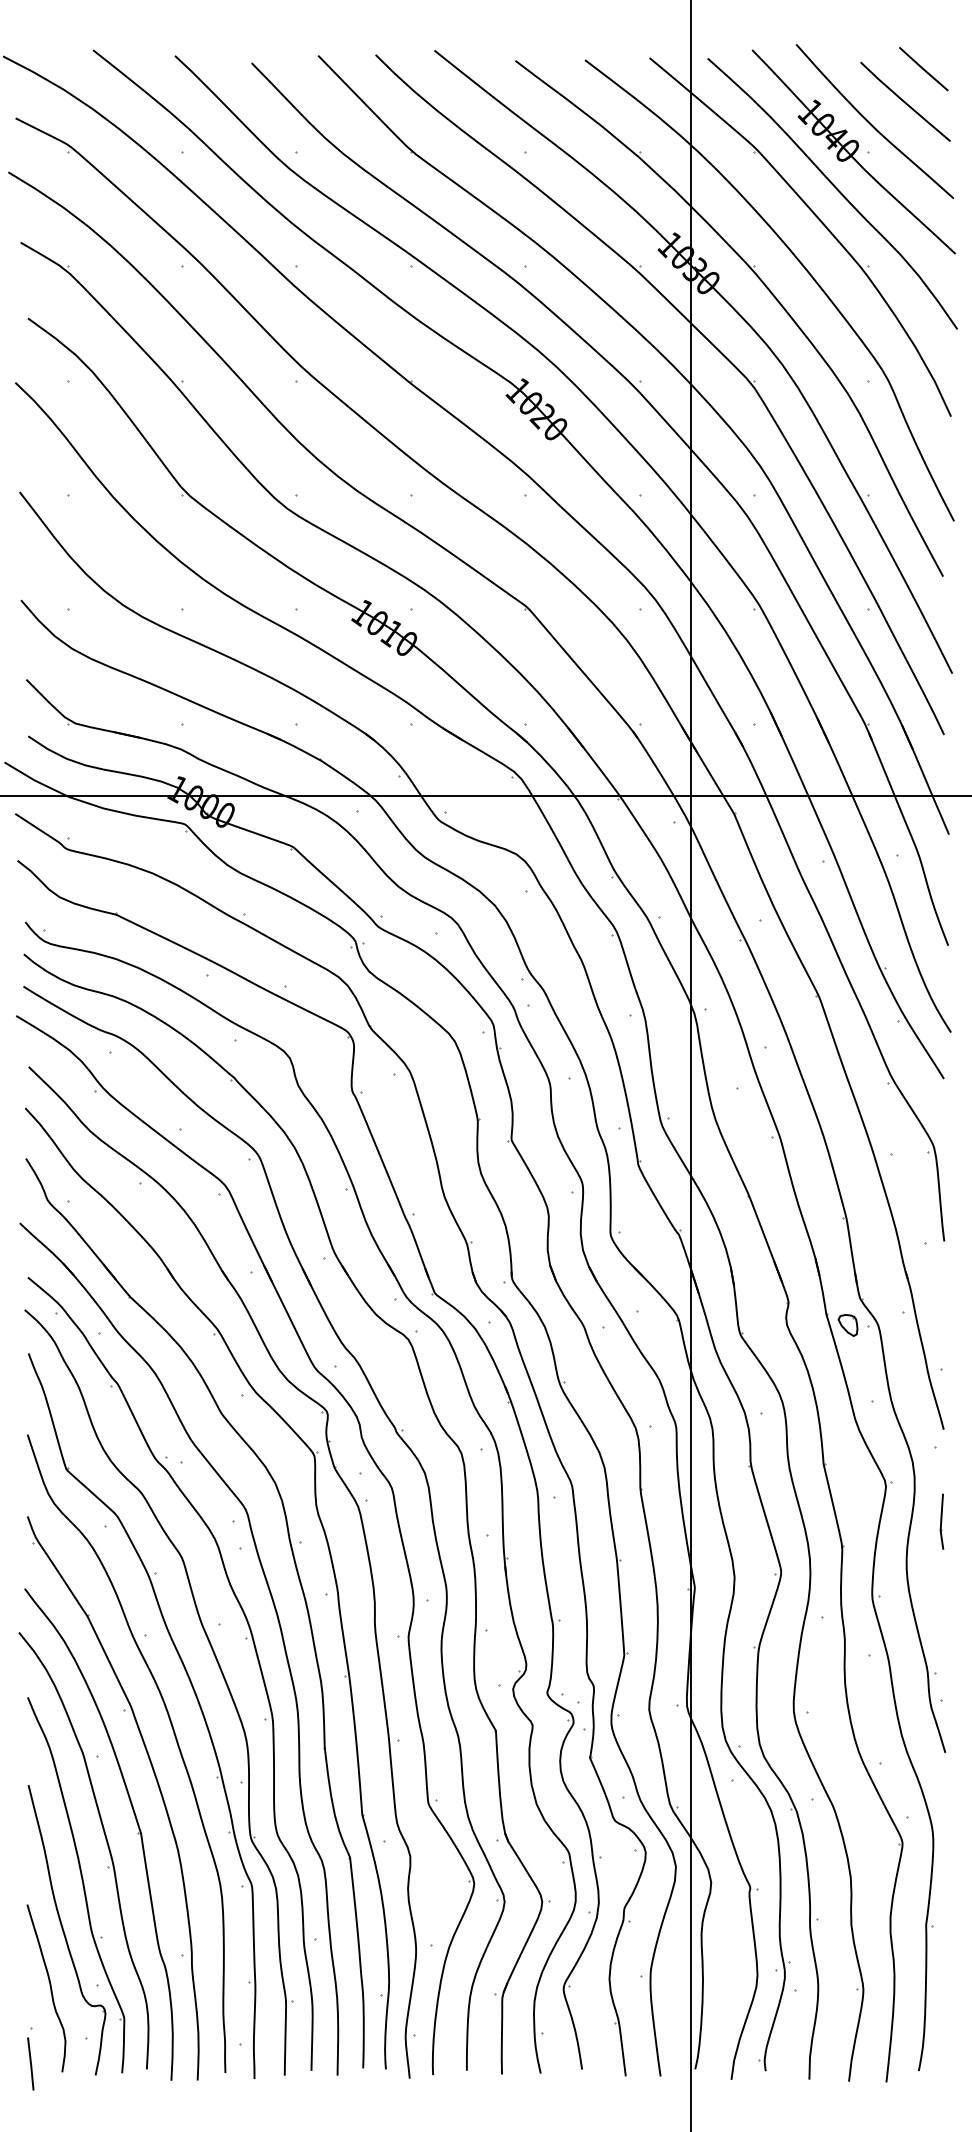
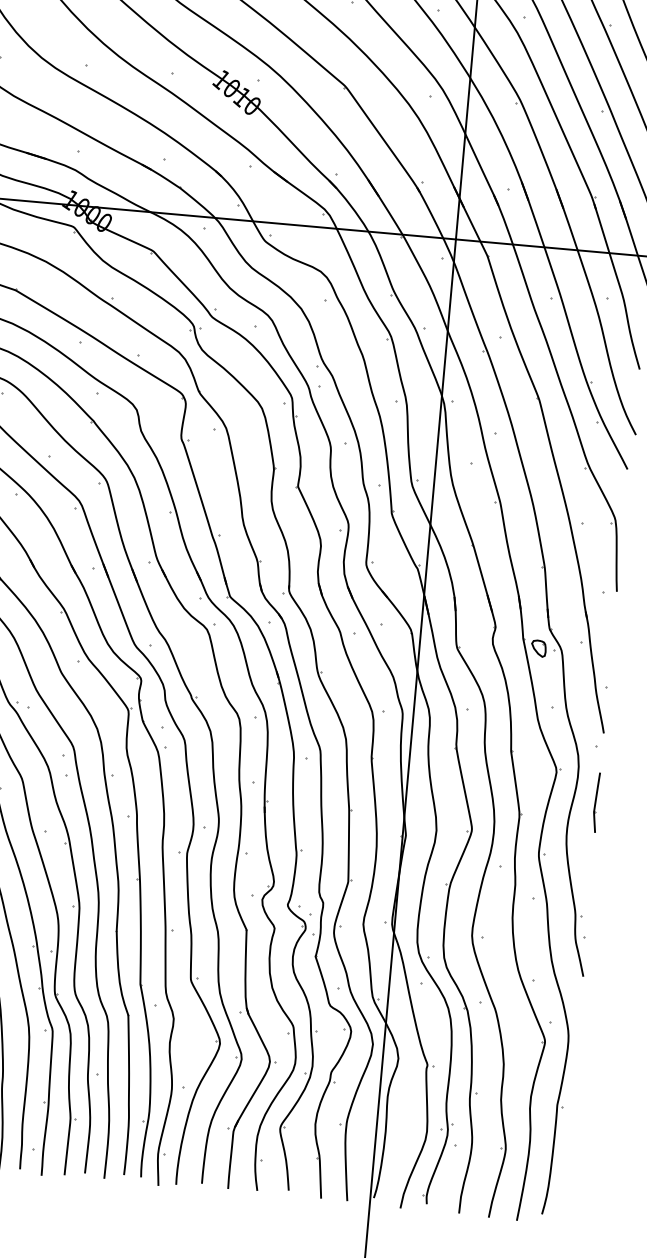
part: (941, 1521) -> (595, 802), size x1.43

